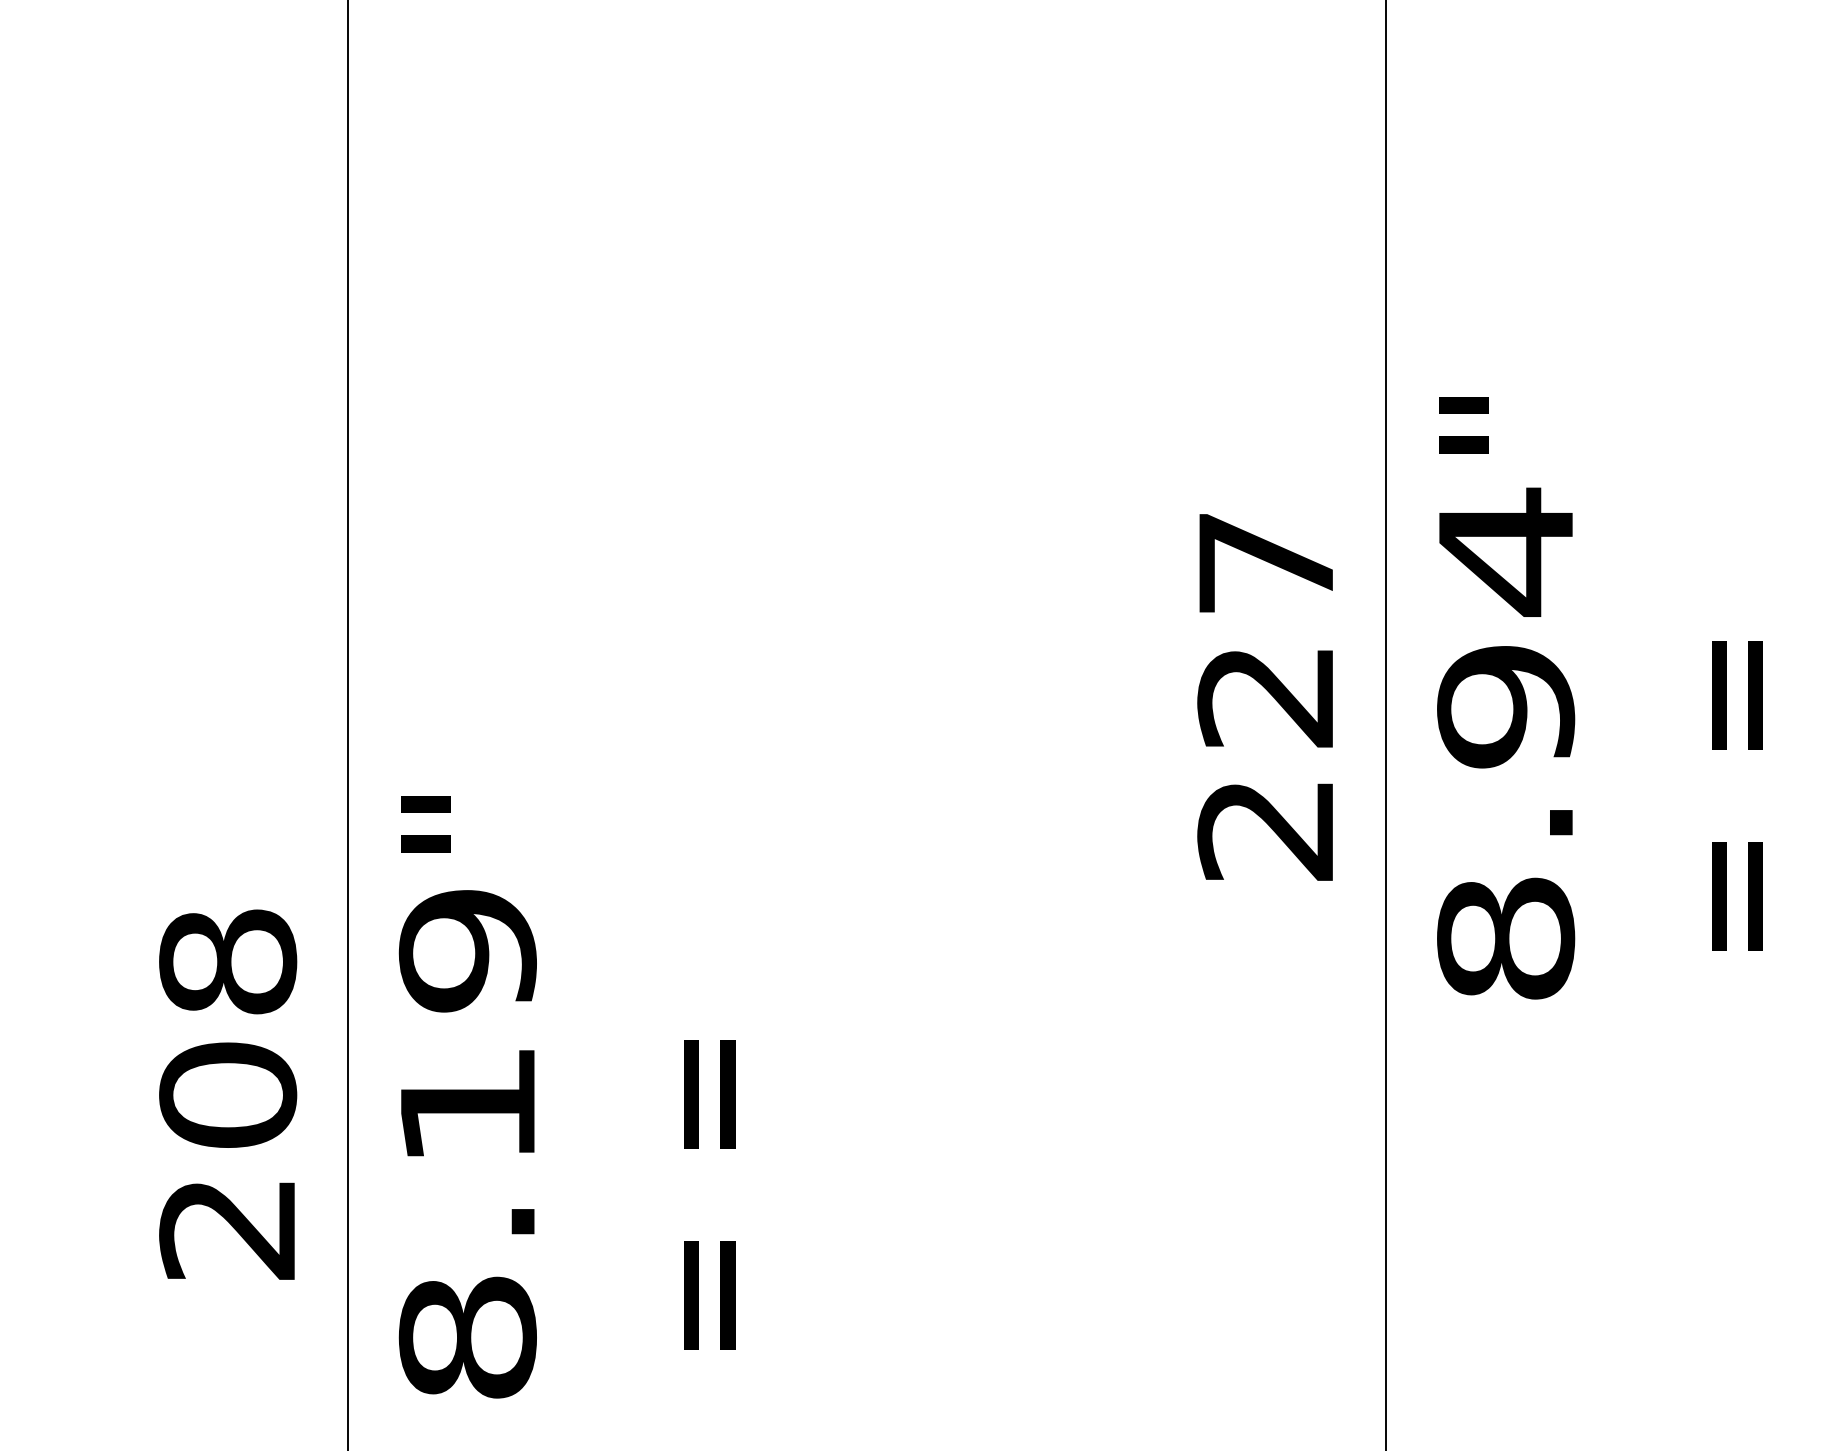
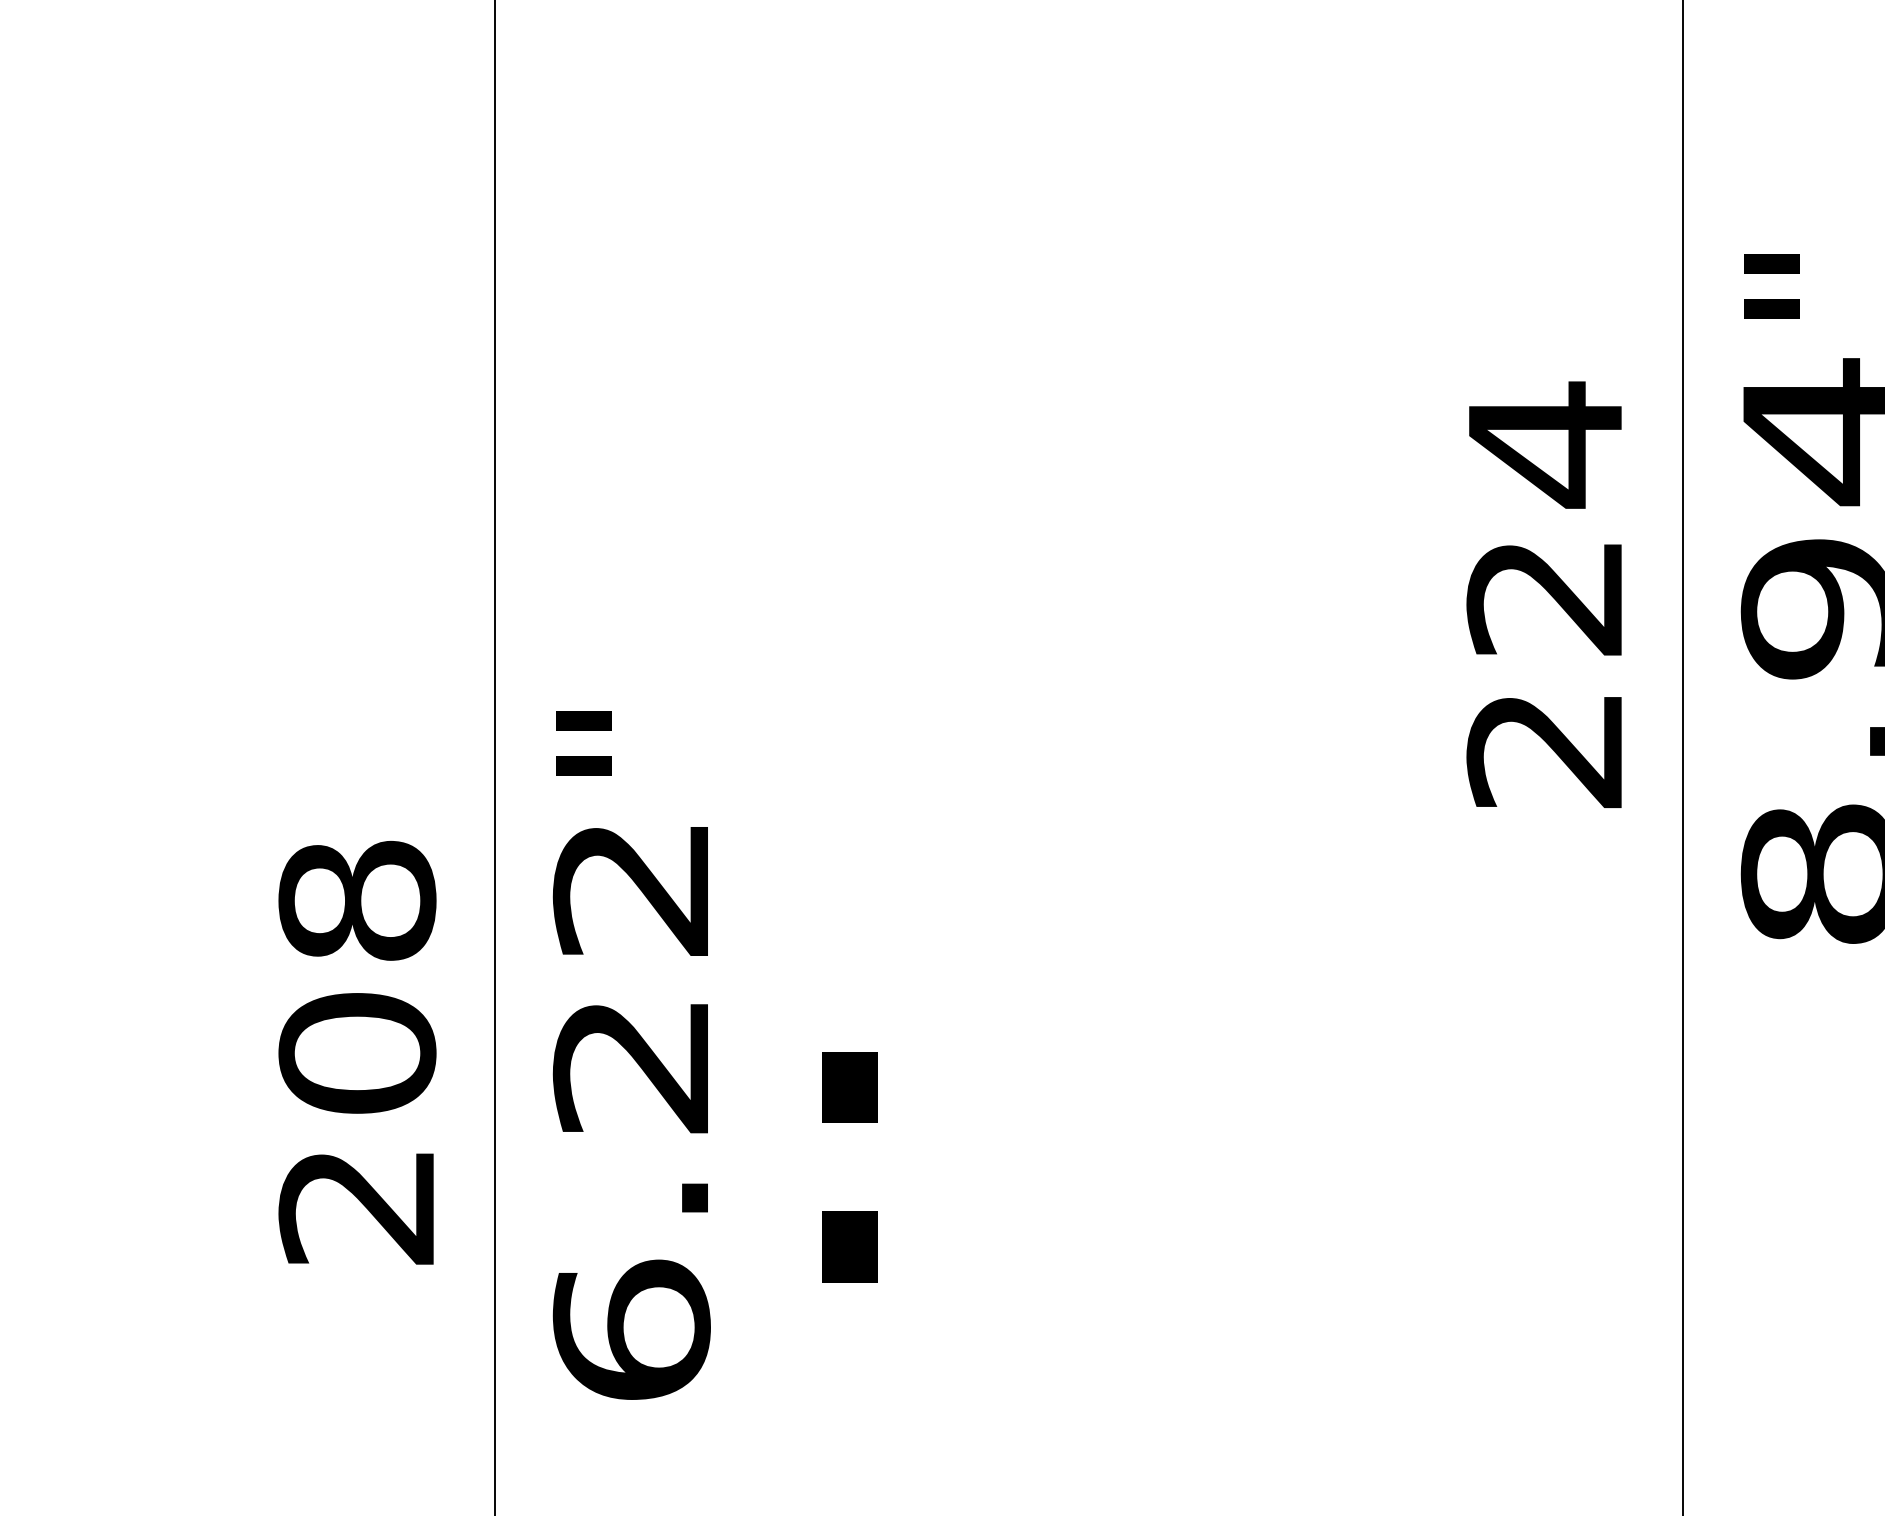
text: (1265, 563) -> (1544, 444), 227 -> 224
text: (467, 1144) -> (631, 1109), 8.19 -> 6.22
text: (684, 1194) -> (879, 1166), = = -> "

